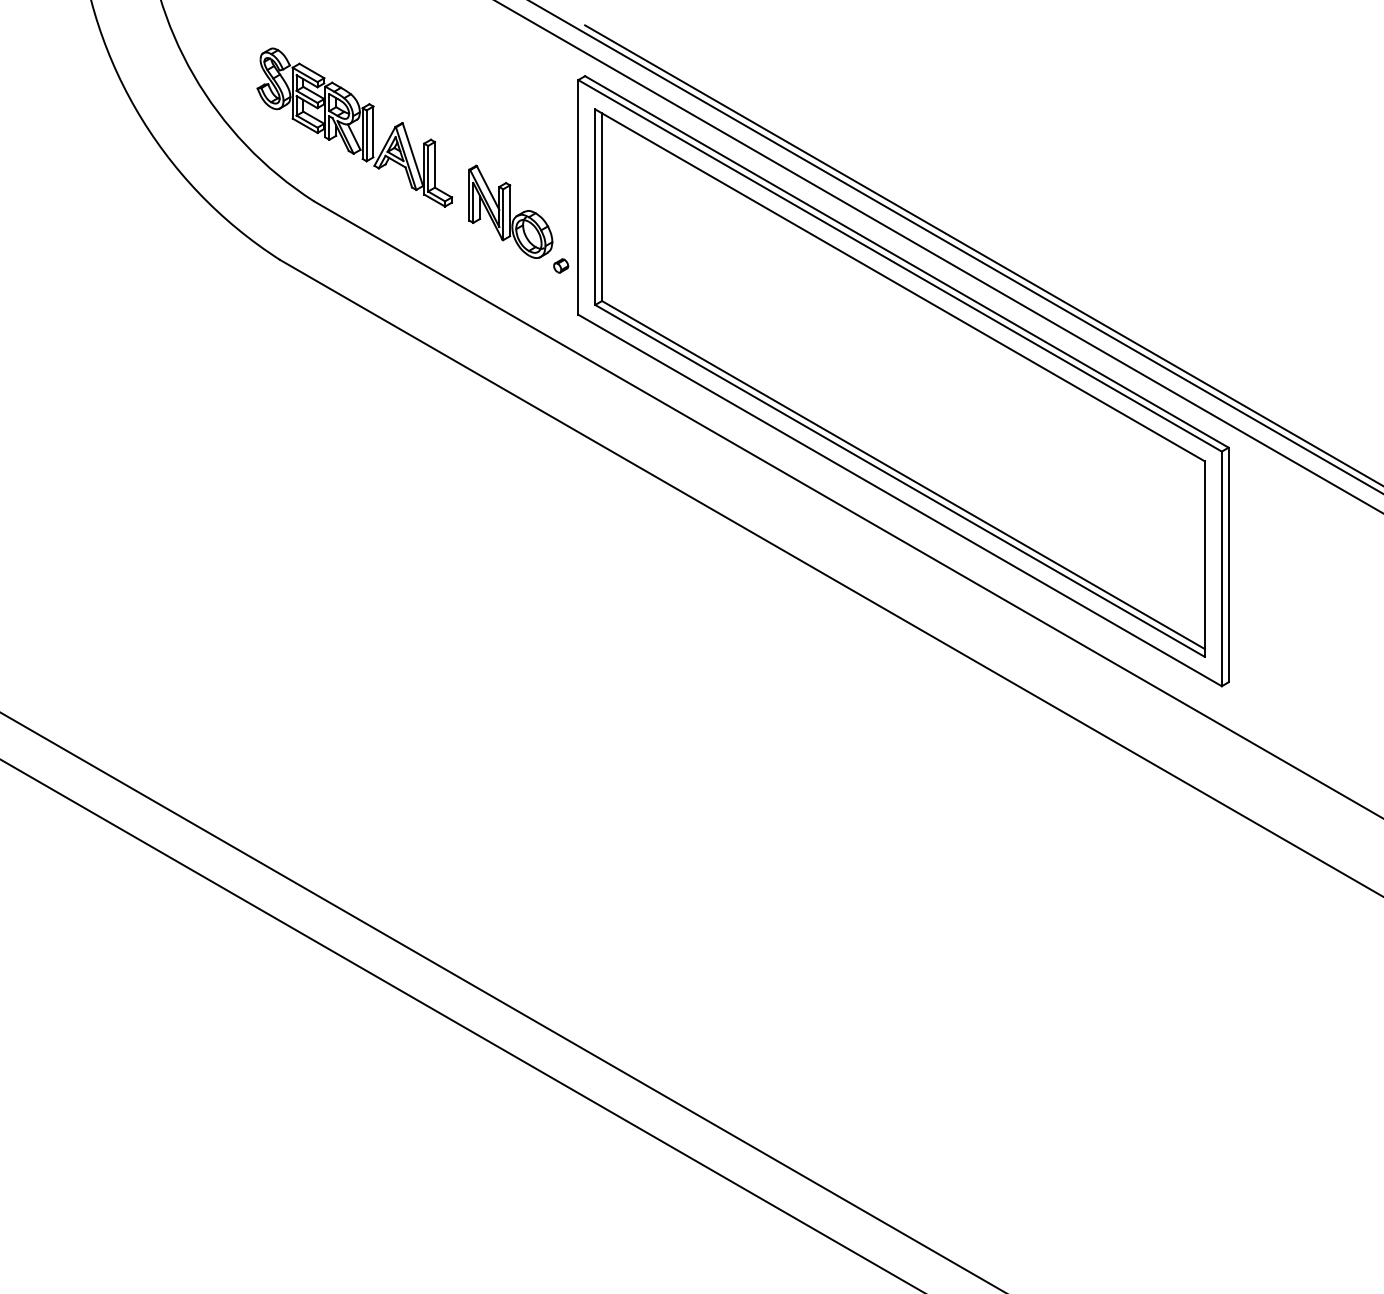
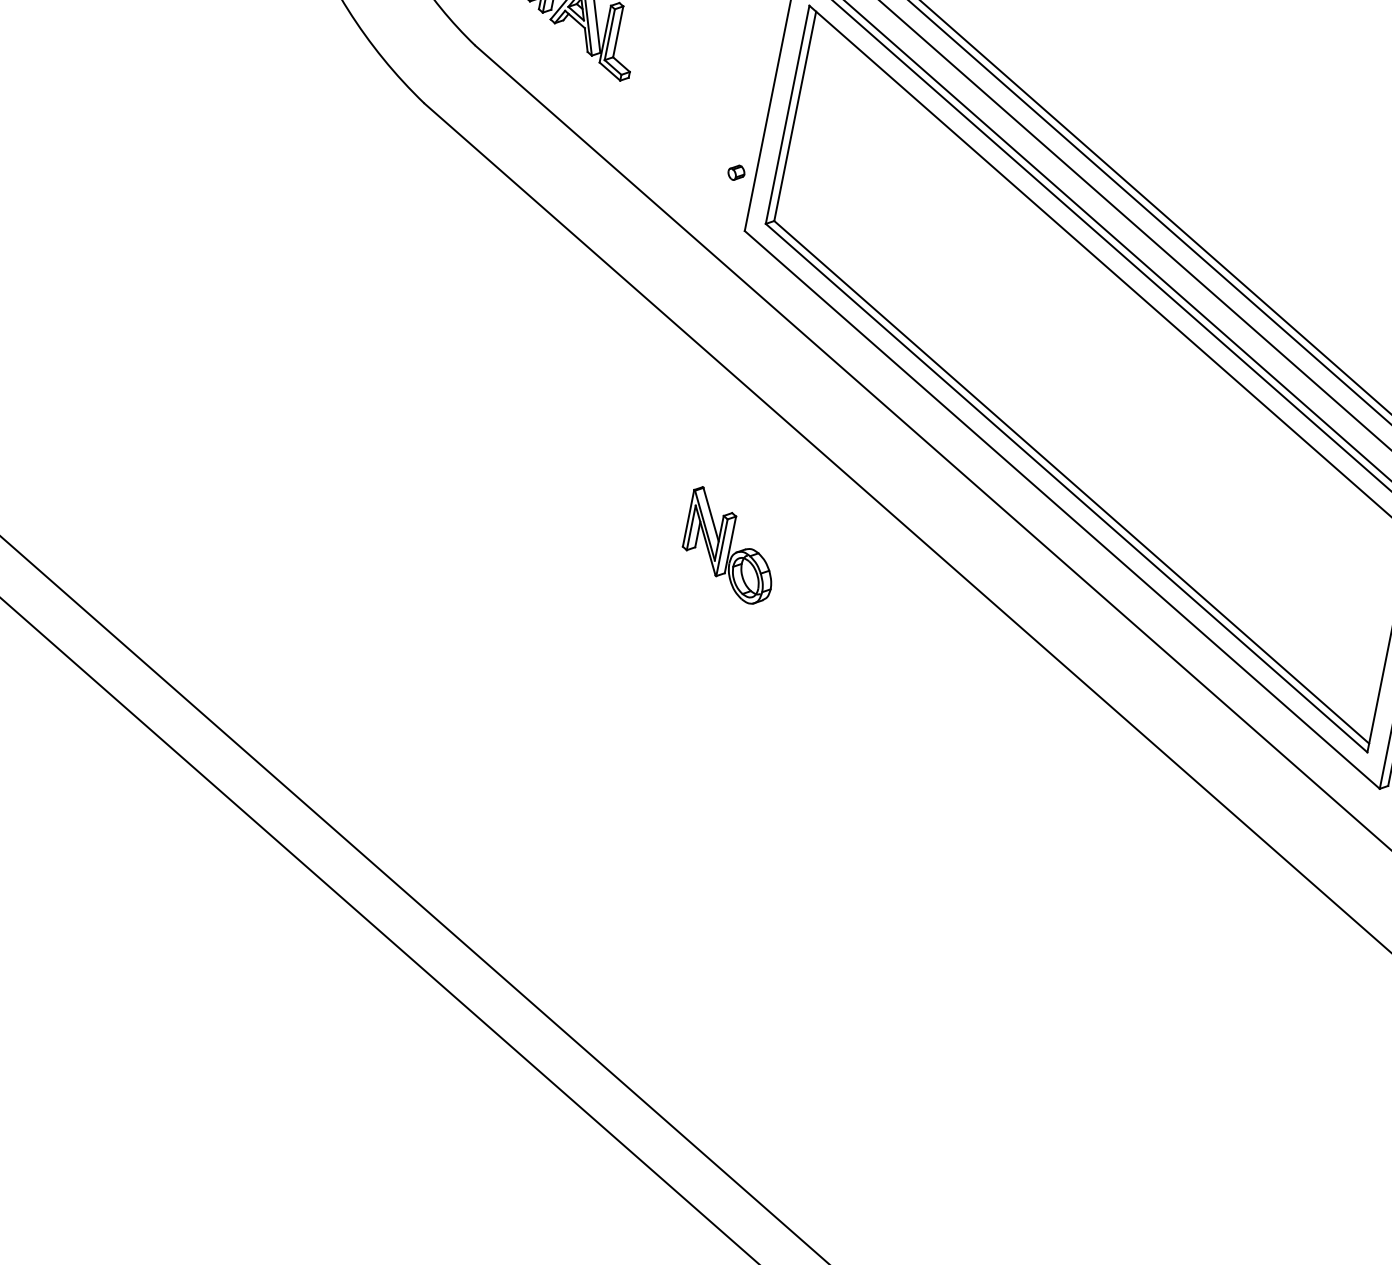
part: (510, 211) -> (730, 545), moved

